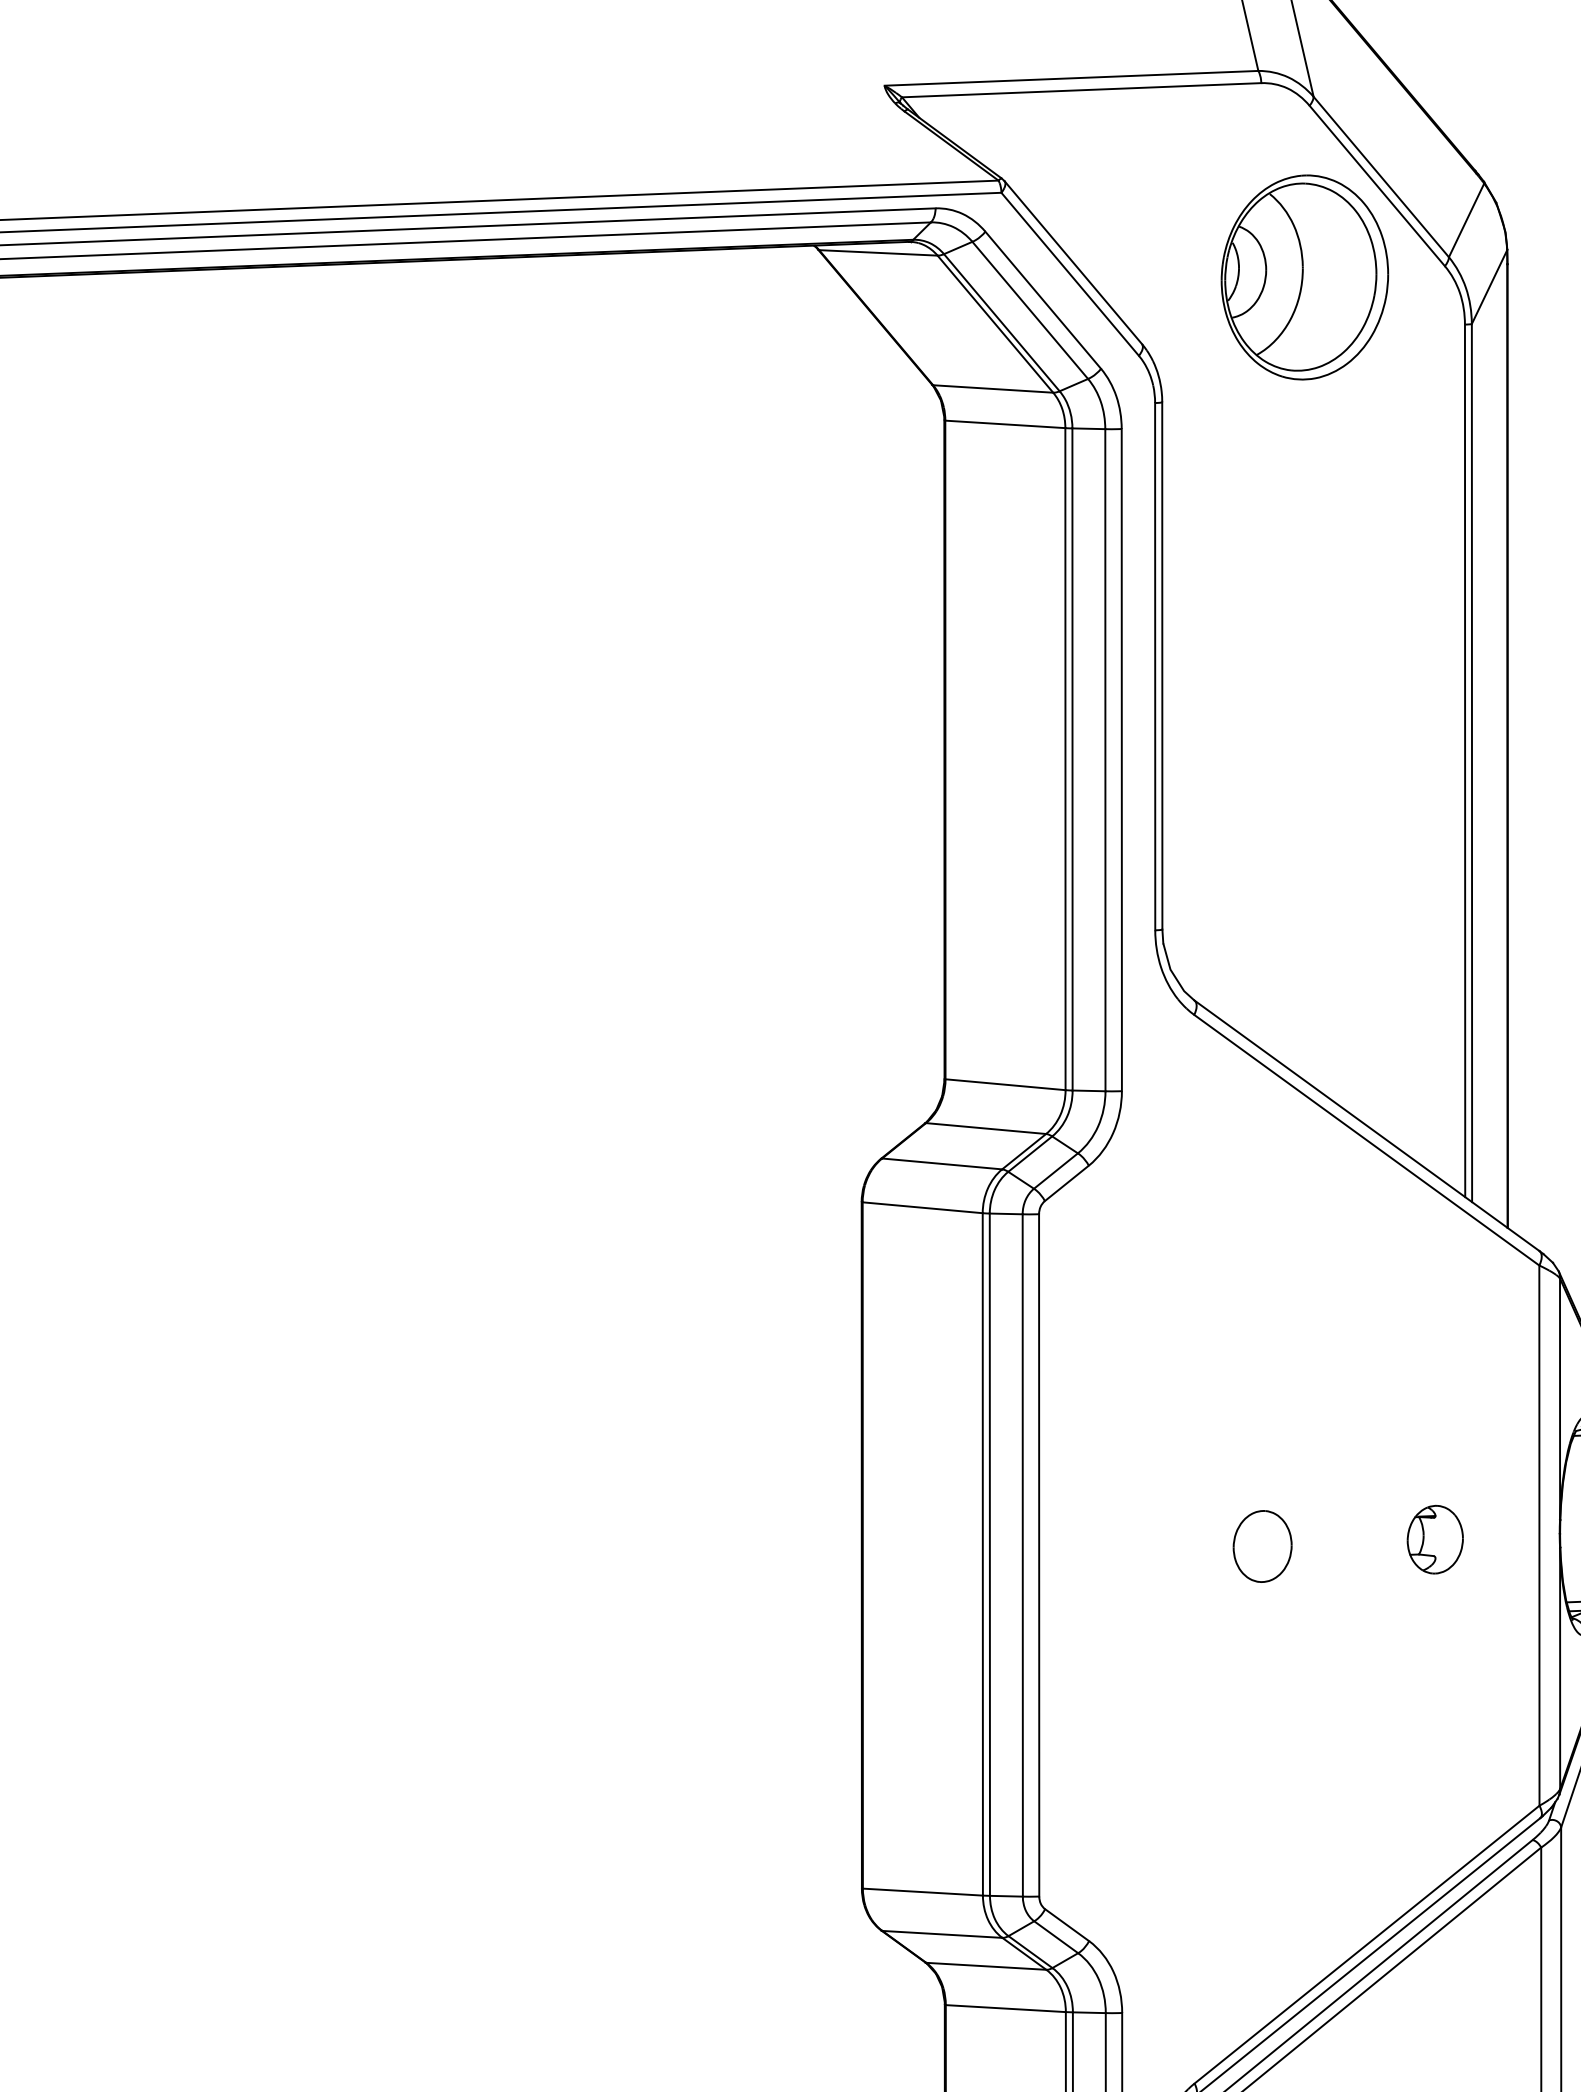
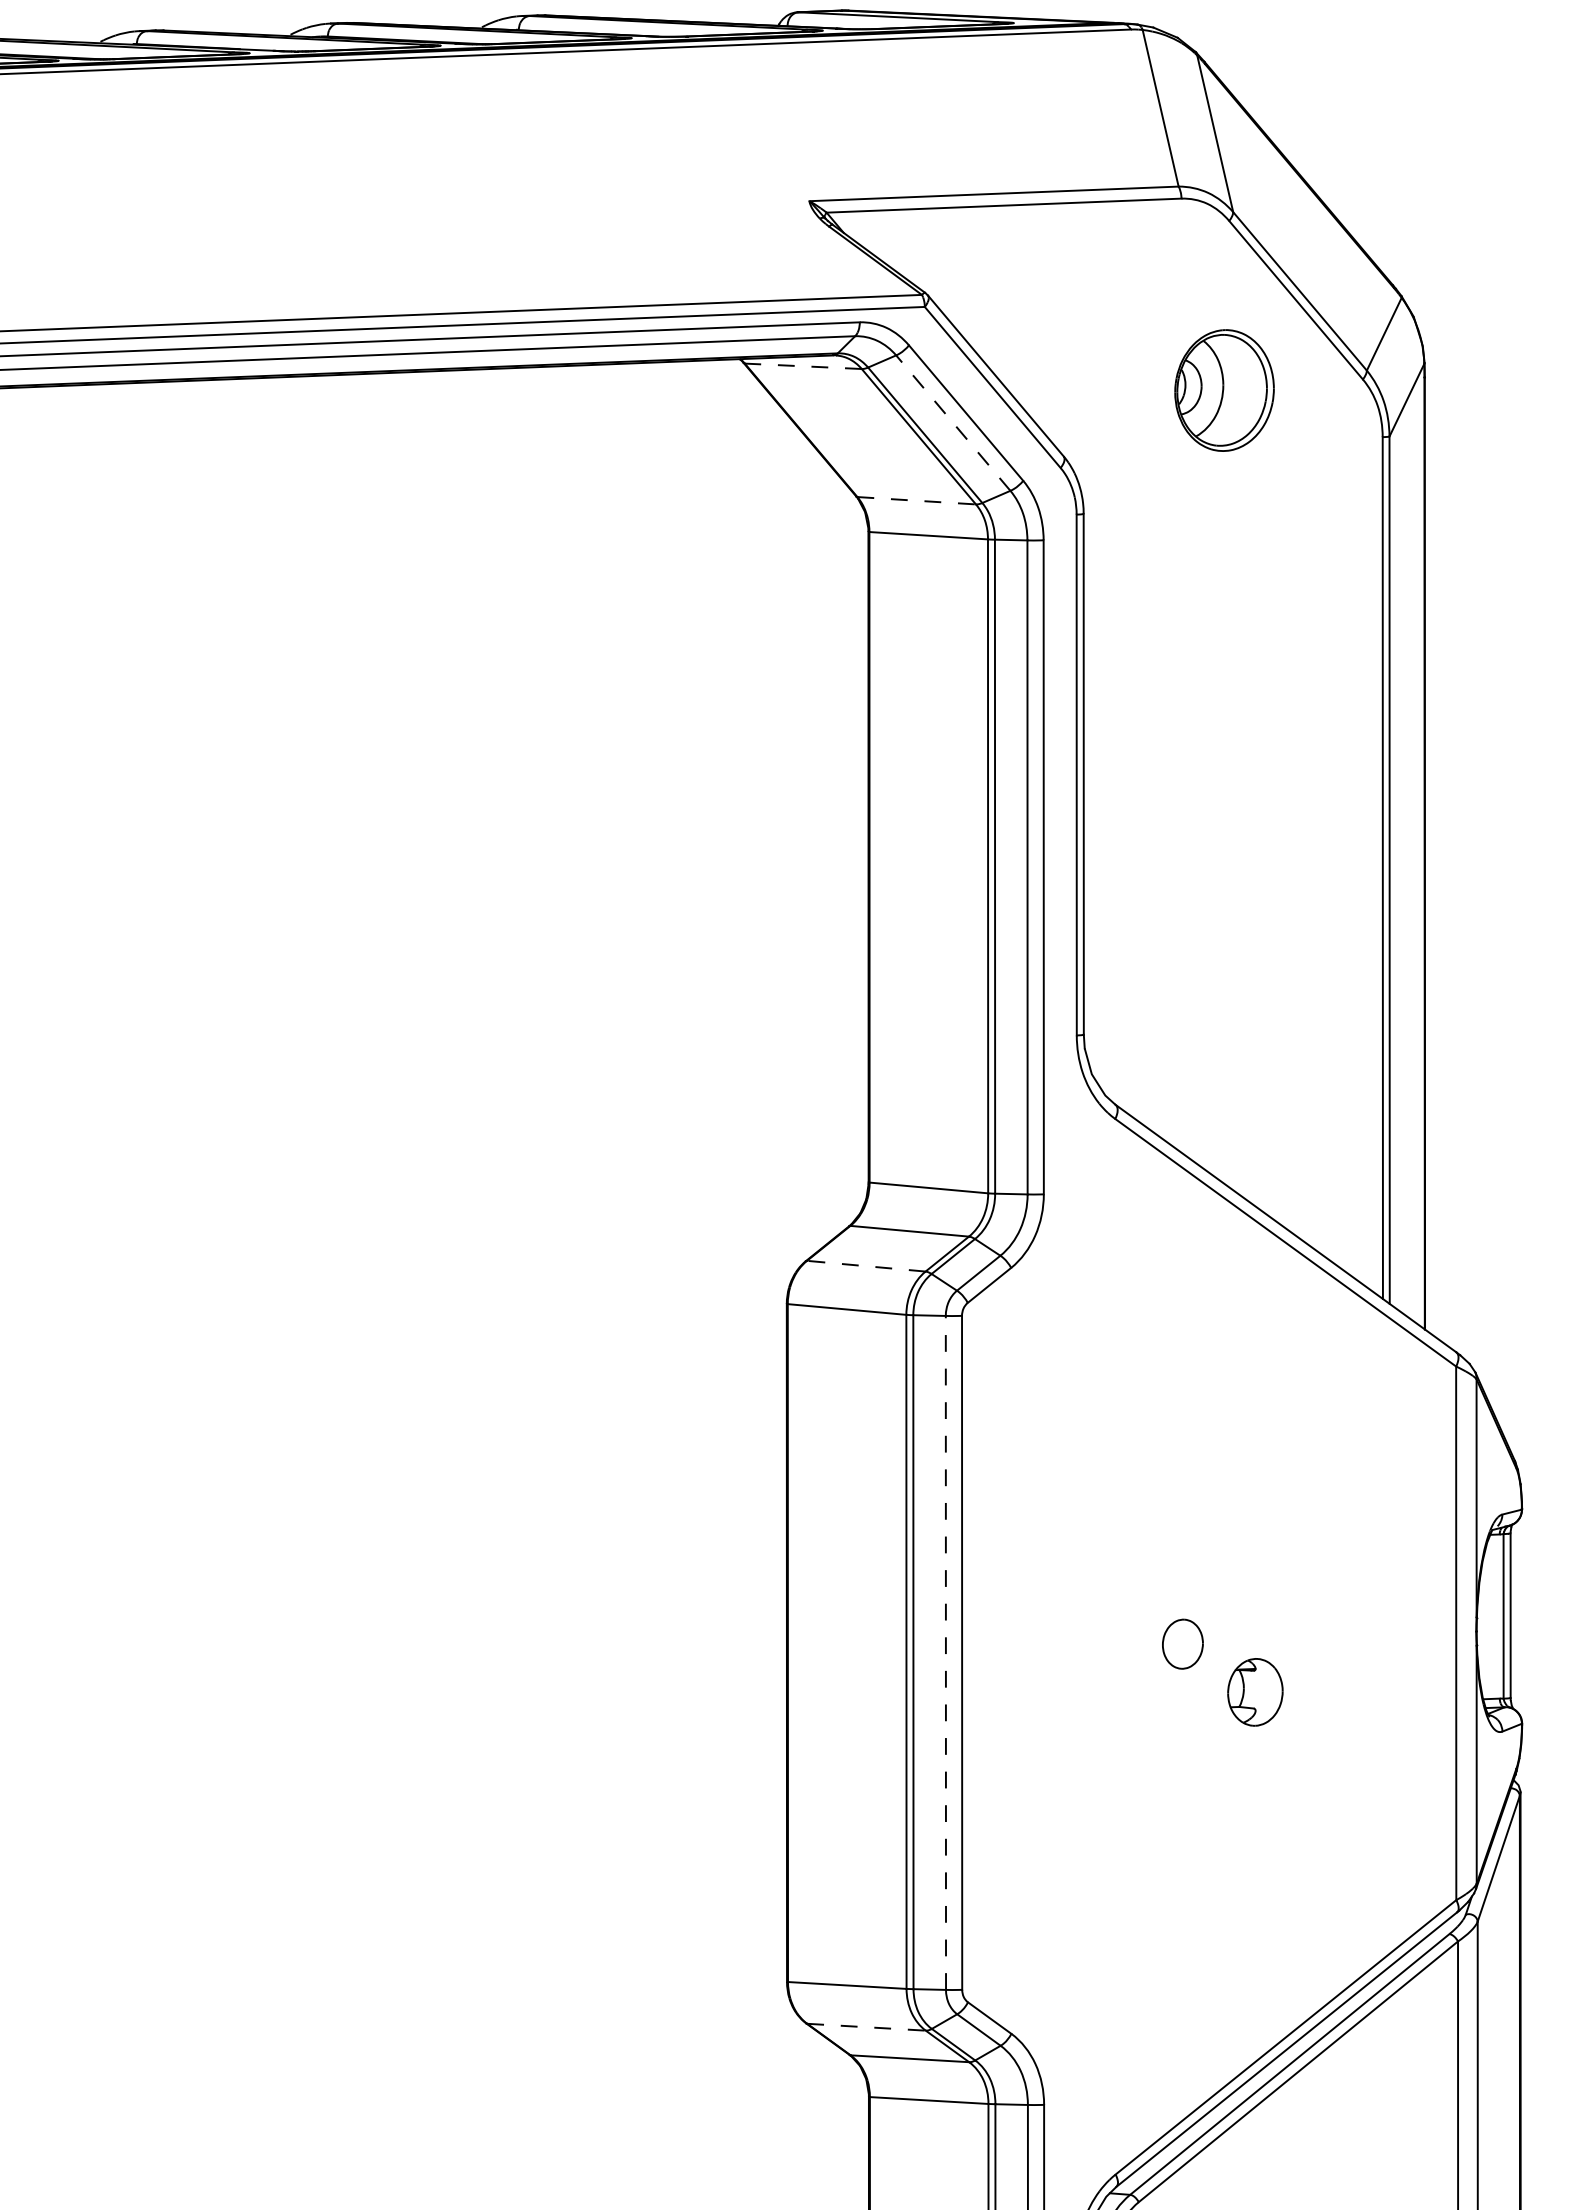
line: (878, 253) -> (803, 366), solid -> dashed
part: (1304, 277) -> (1224, 390), size x0.6
line: (1030, 310) -> (953, 423), solid -> dashed
line: (994, 388) -> (917, 500), solid -> dashed
line: (942, 1164) -> (866, 1266), solid -> dashed
part: (1435, 1539) -> (1255, 1692), moved
part: (1262, 1546) -> (1182, 1644), size x0.7
line: (1022, 1555) -> (945, 1652), solid -> dashed
line: (943, 1934) -> (867, 2027), solid -> dashed

